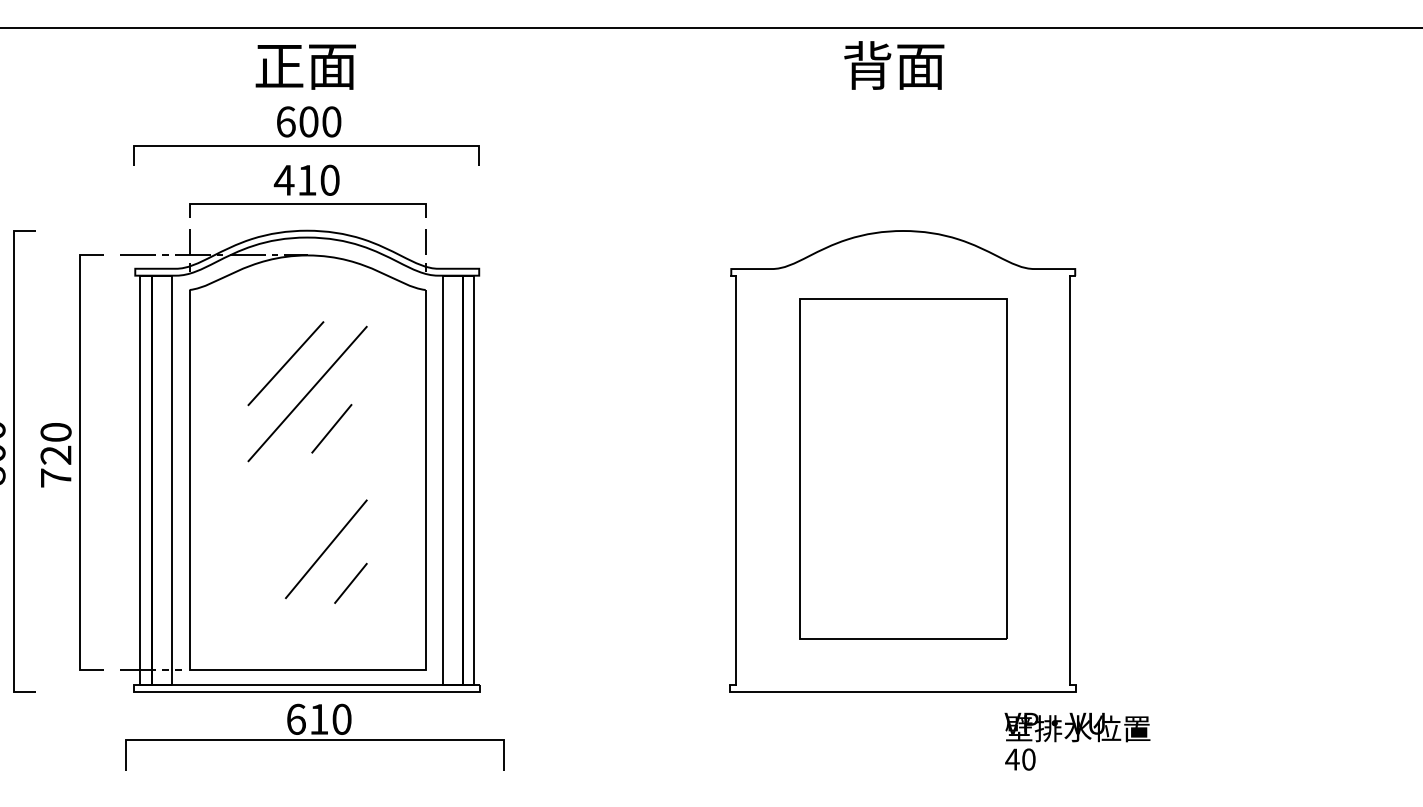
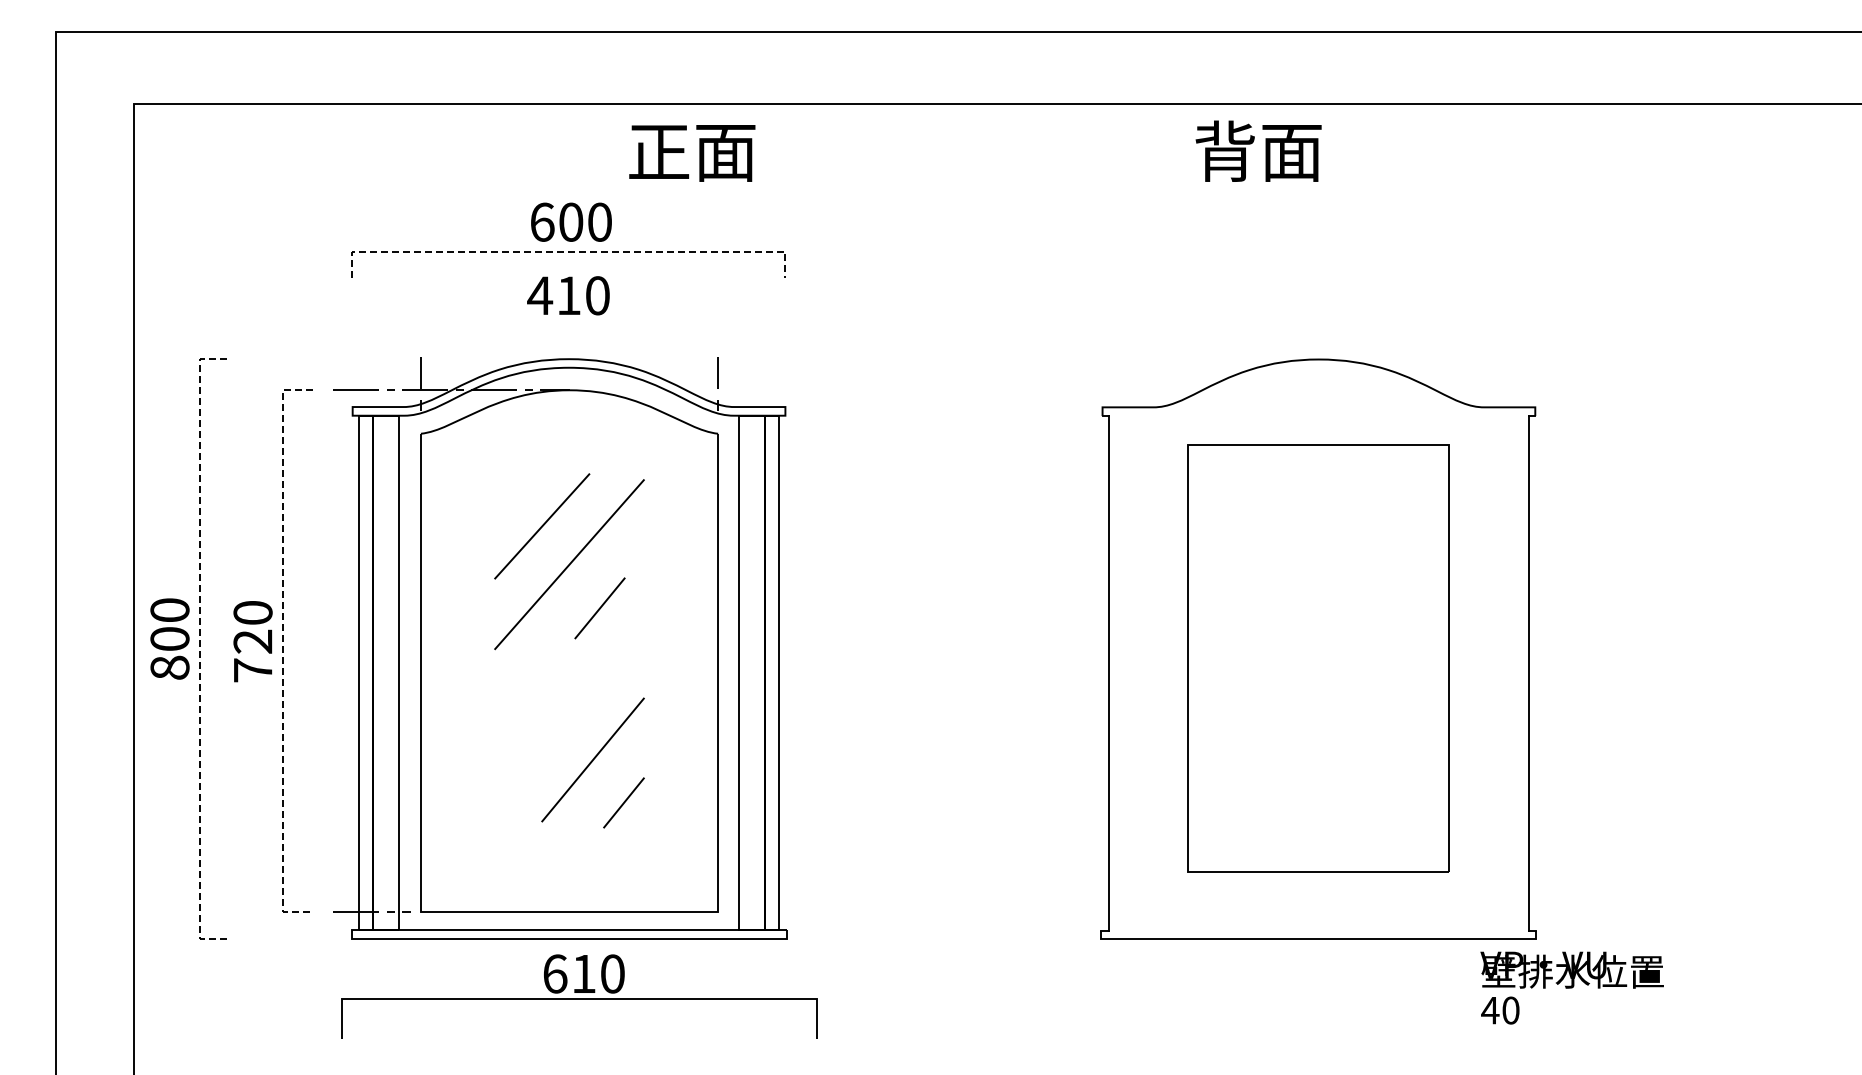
text: (894, 64) -> (1258, 150), moved
text: (306, 67) -> (692, 153), moved
line: (306, 145) -> (568, 252), solid -> dashed
line: (307, 204) -> (569, 326), removed
line: (13, 461) -> (199, 649), solid -> dashed
line: (79, 463) -> (282, 651), solid -> dashed
text: (1076, 741) -> (1571, 987), moved

